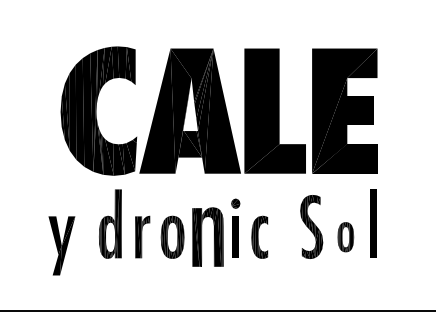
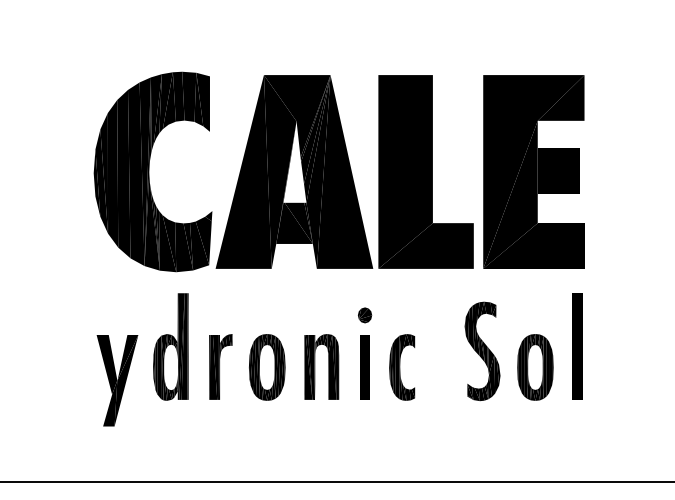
part: (207, 236) -> (321, 366), size x0.71
part: (345, 236) -> (534, 366), size x1.43
part: (61, 245) -> (116, 380), moved

